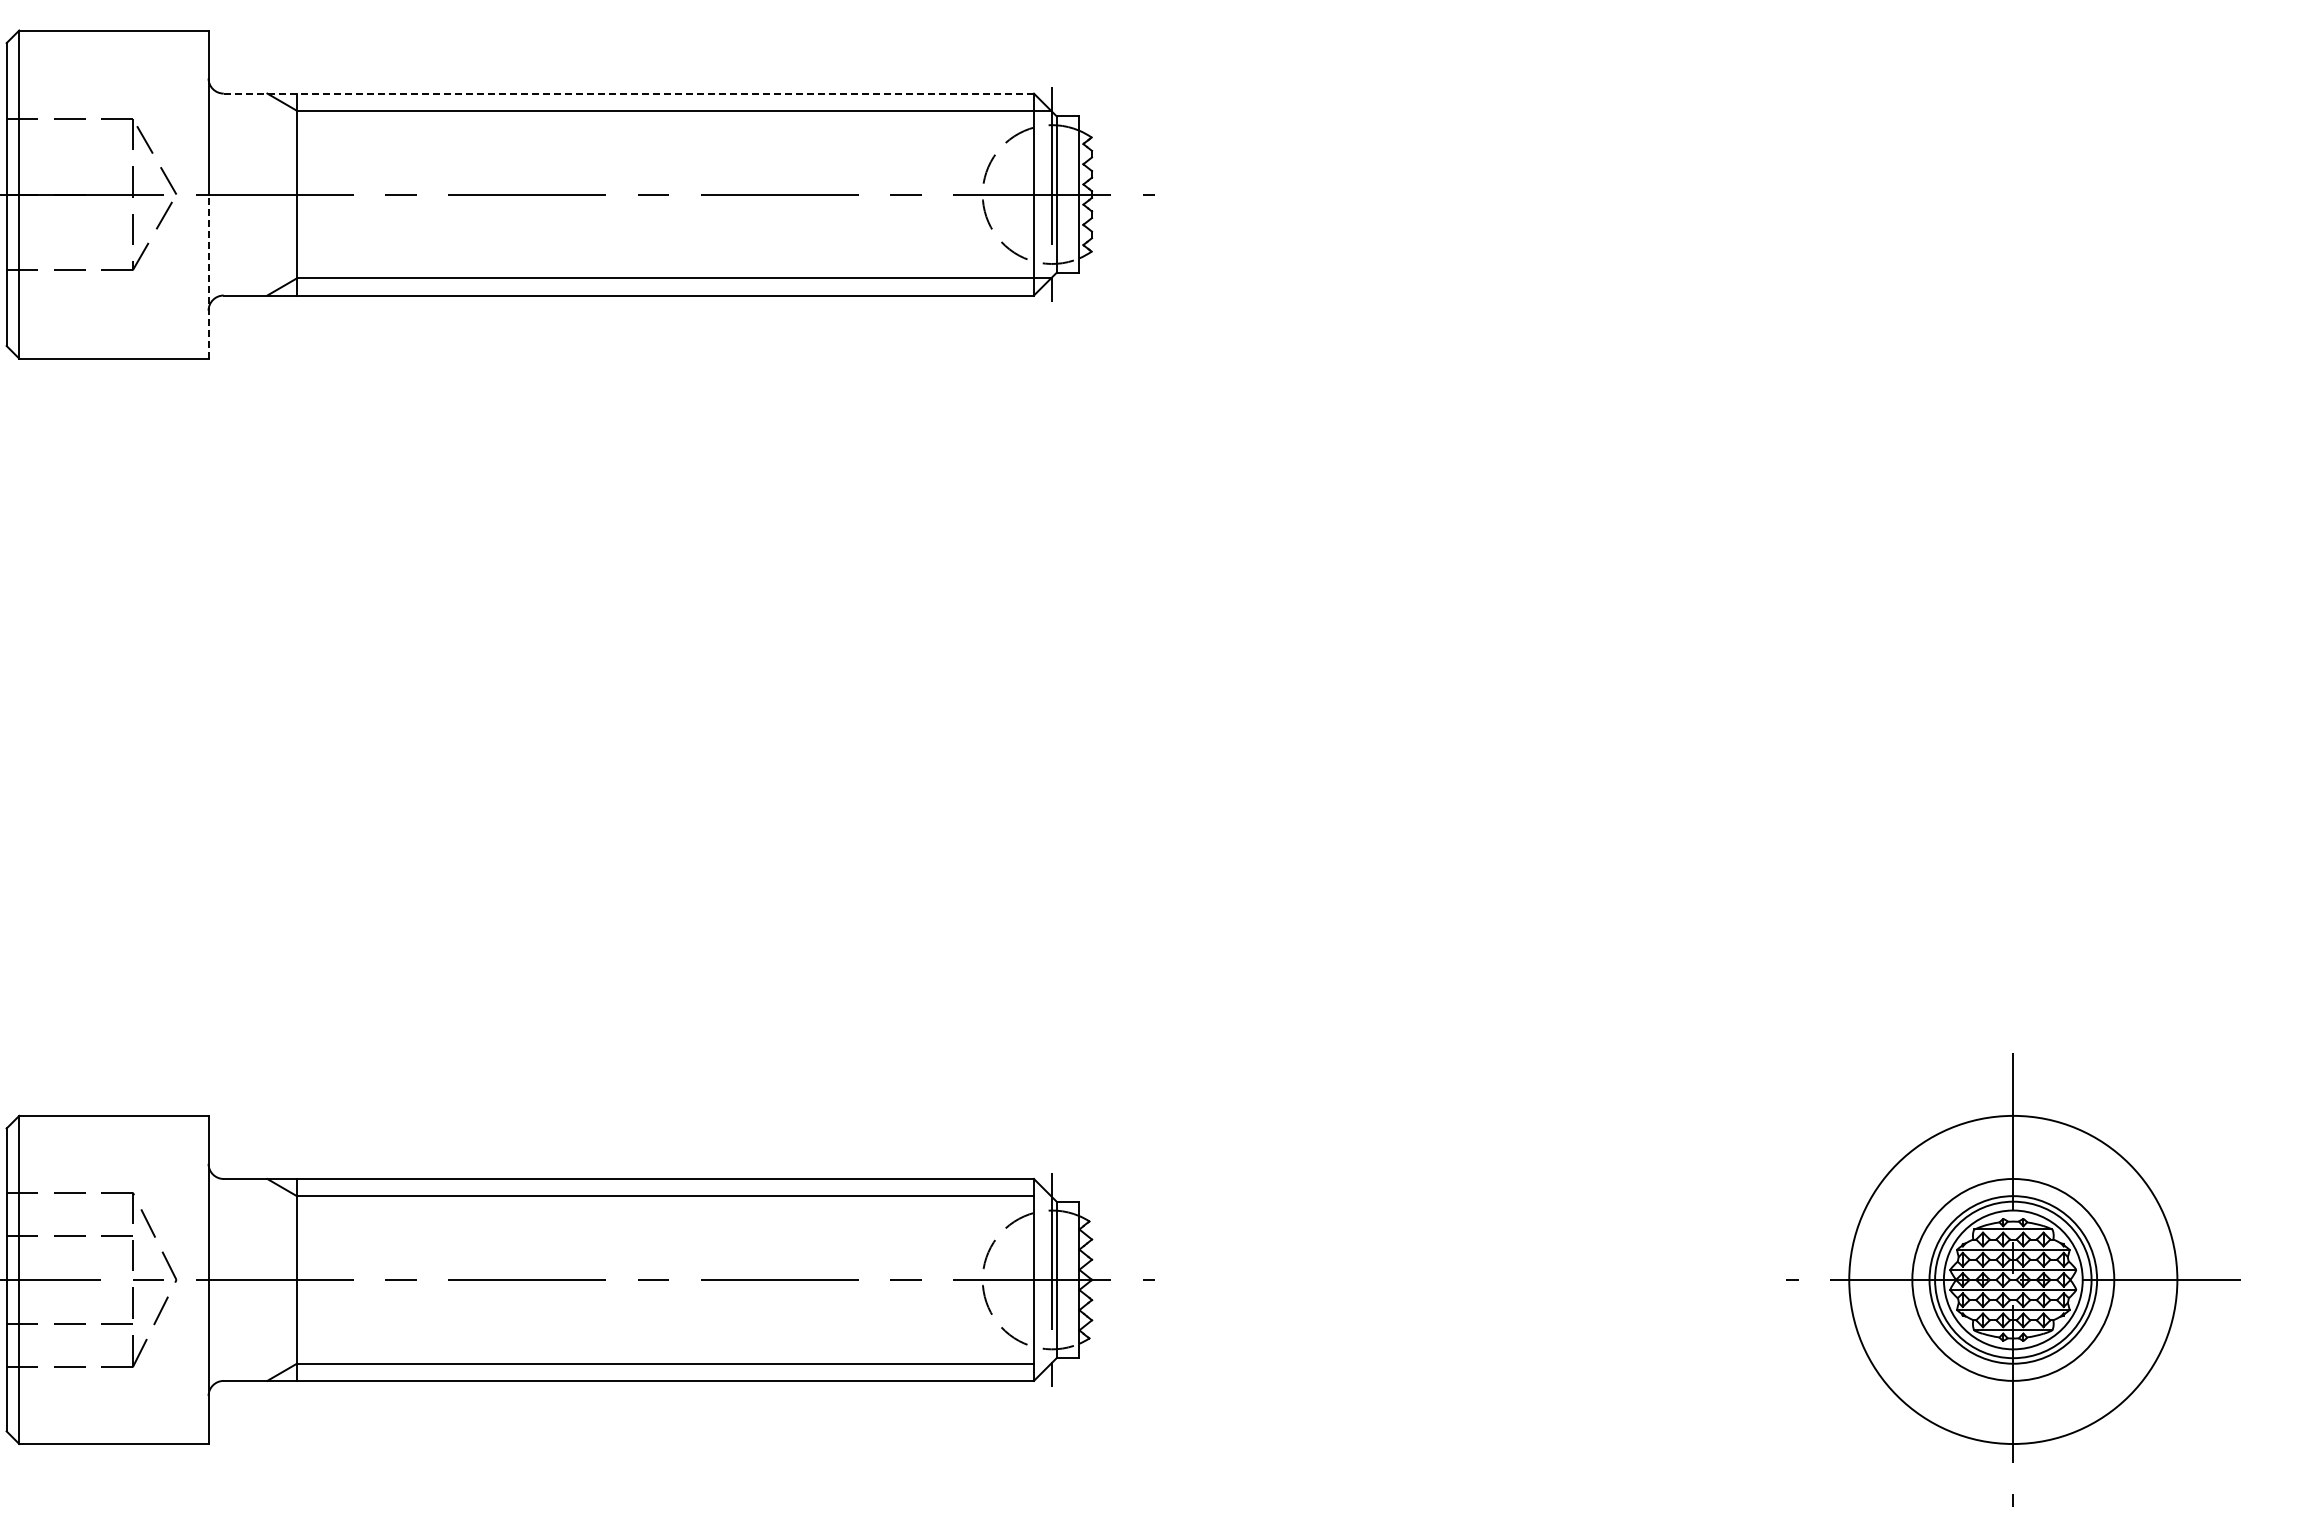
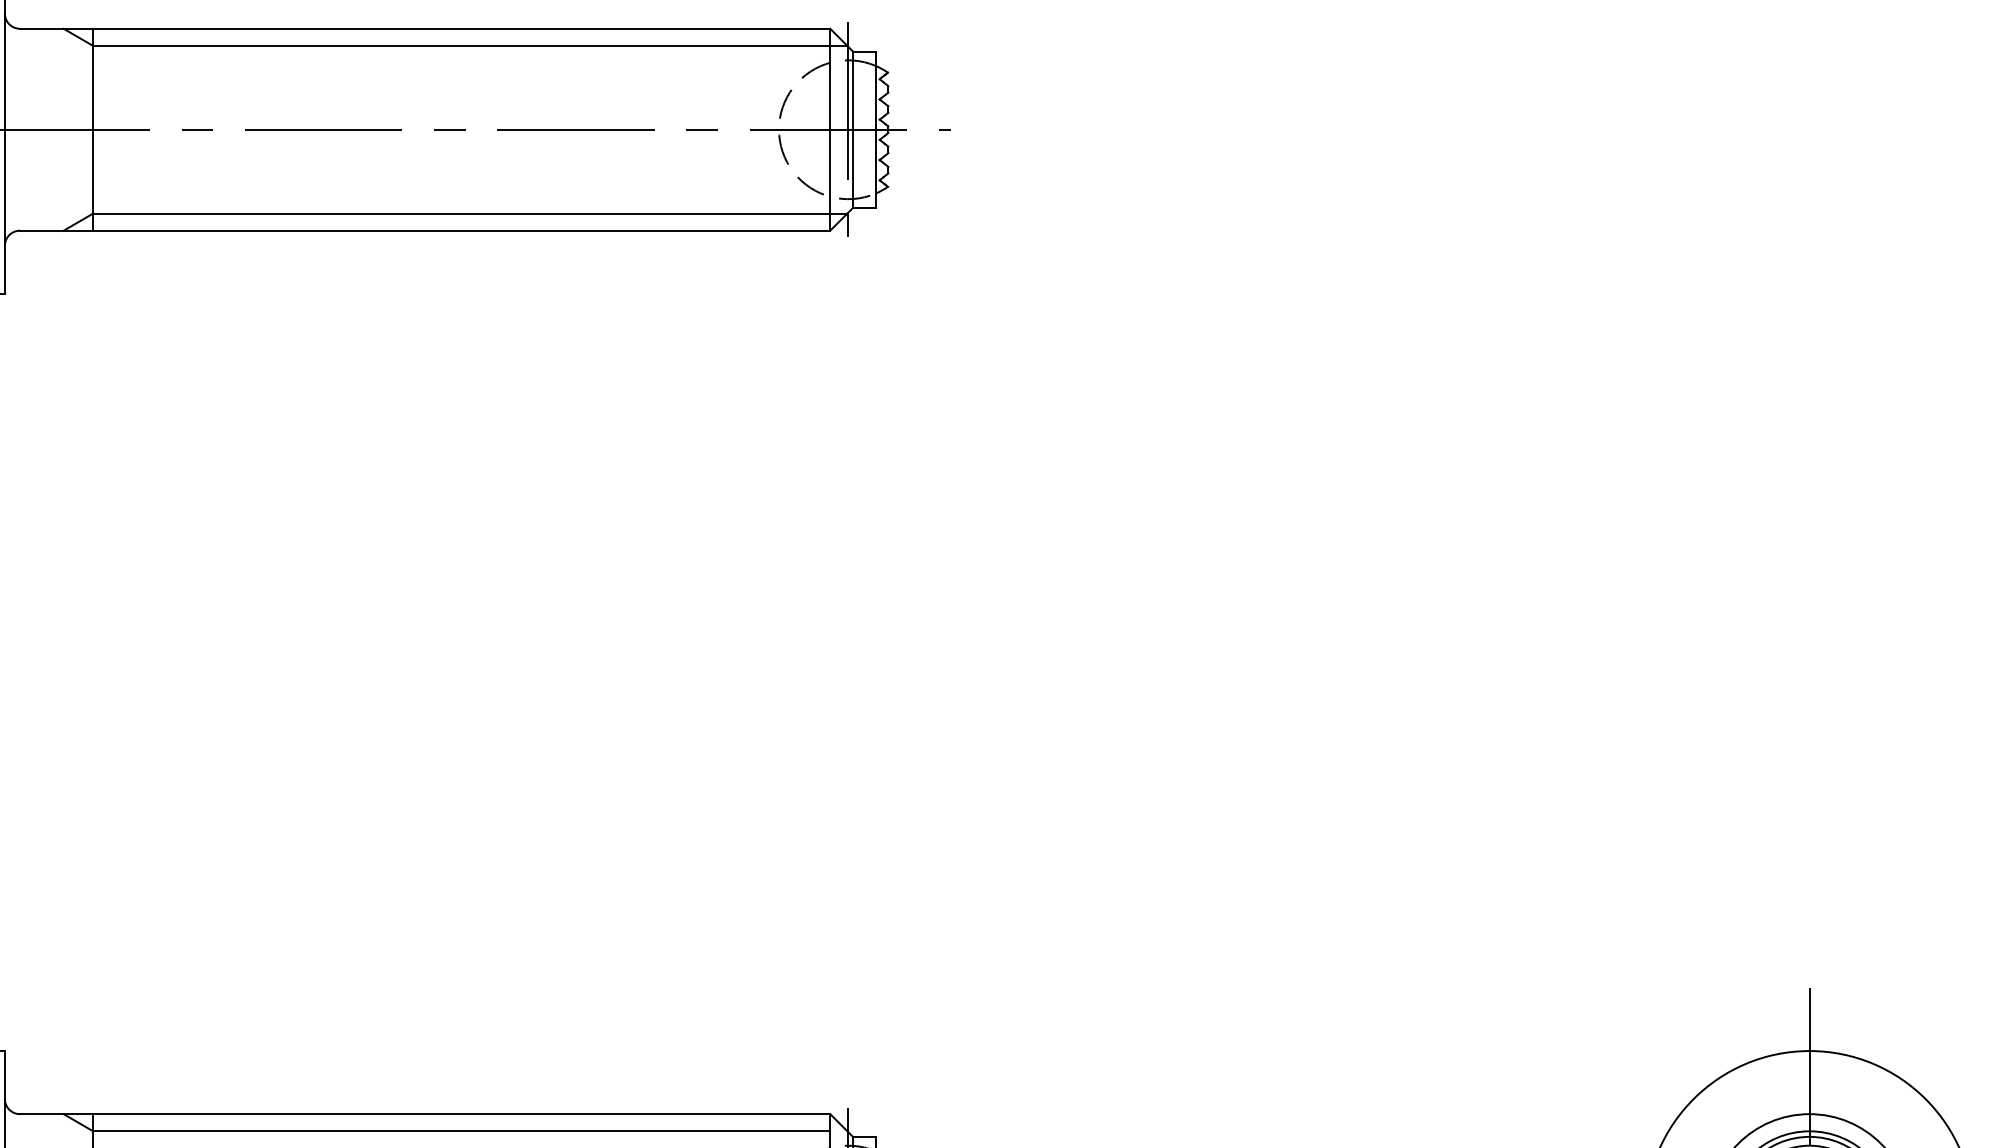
line: (628, 93) -> (424, 28), dashed -> solid
line: (208, 276) -> (4, 211), dashed -> solid

